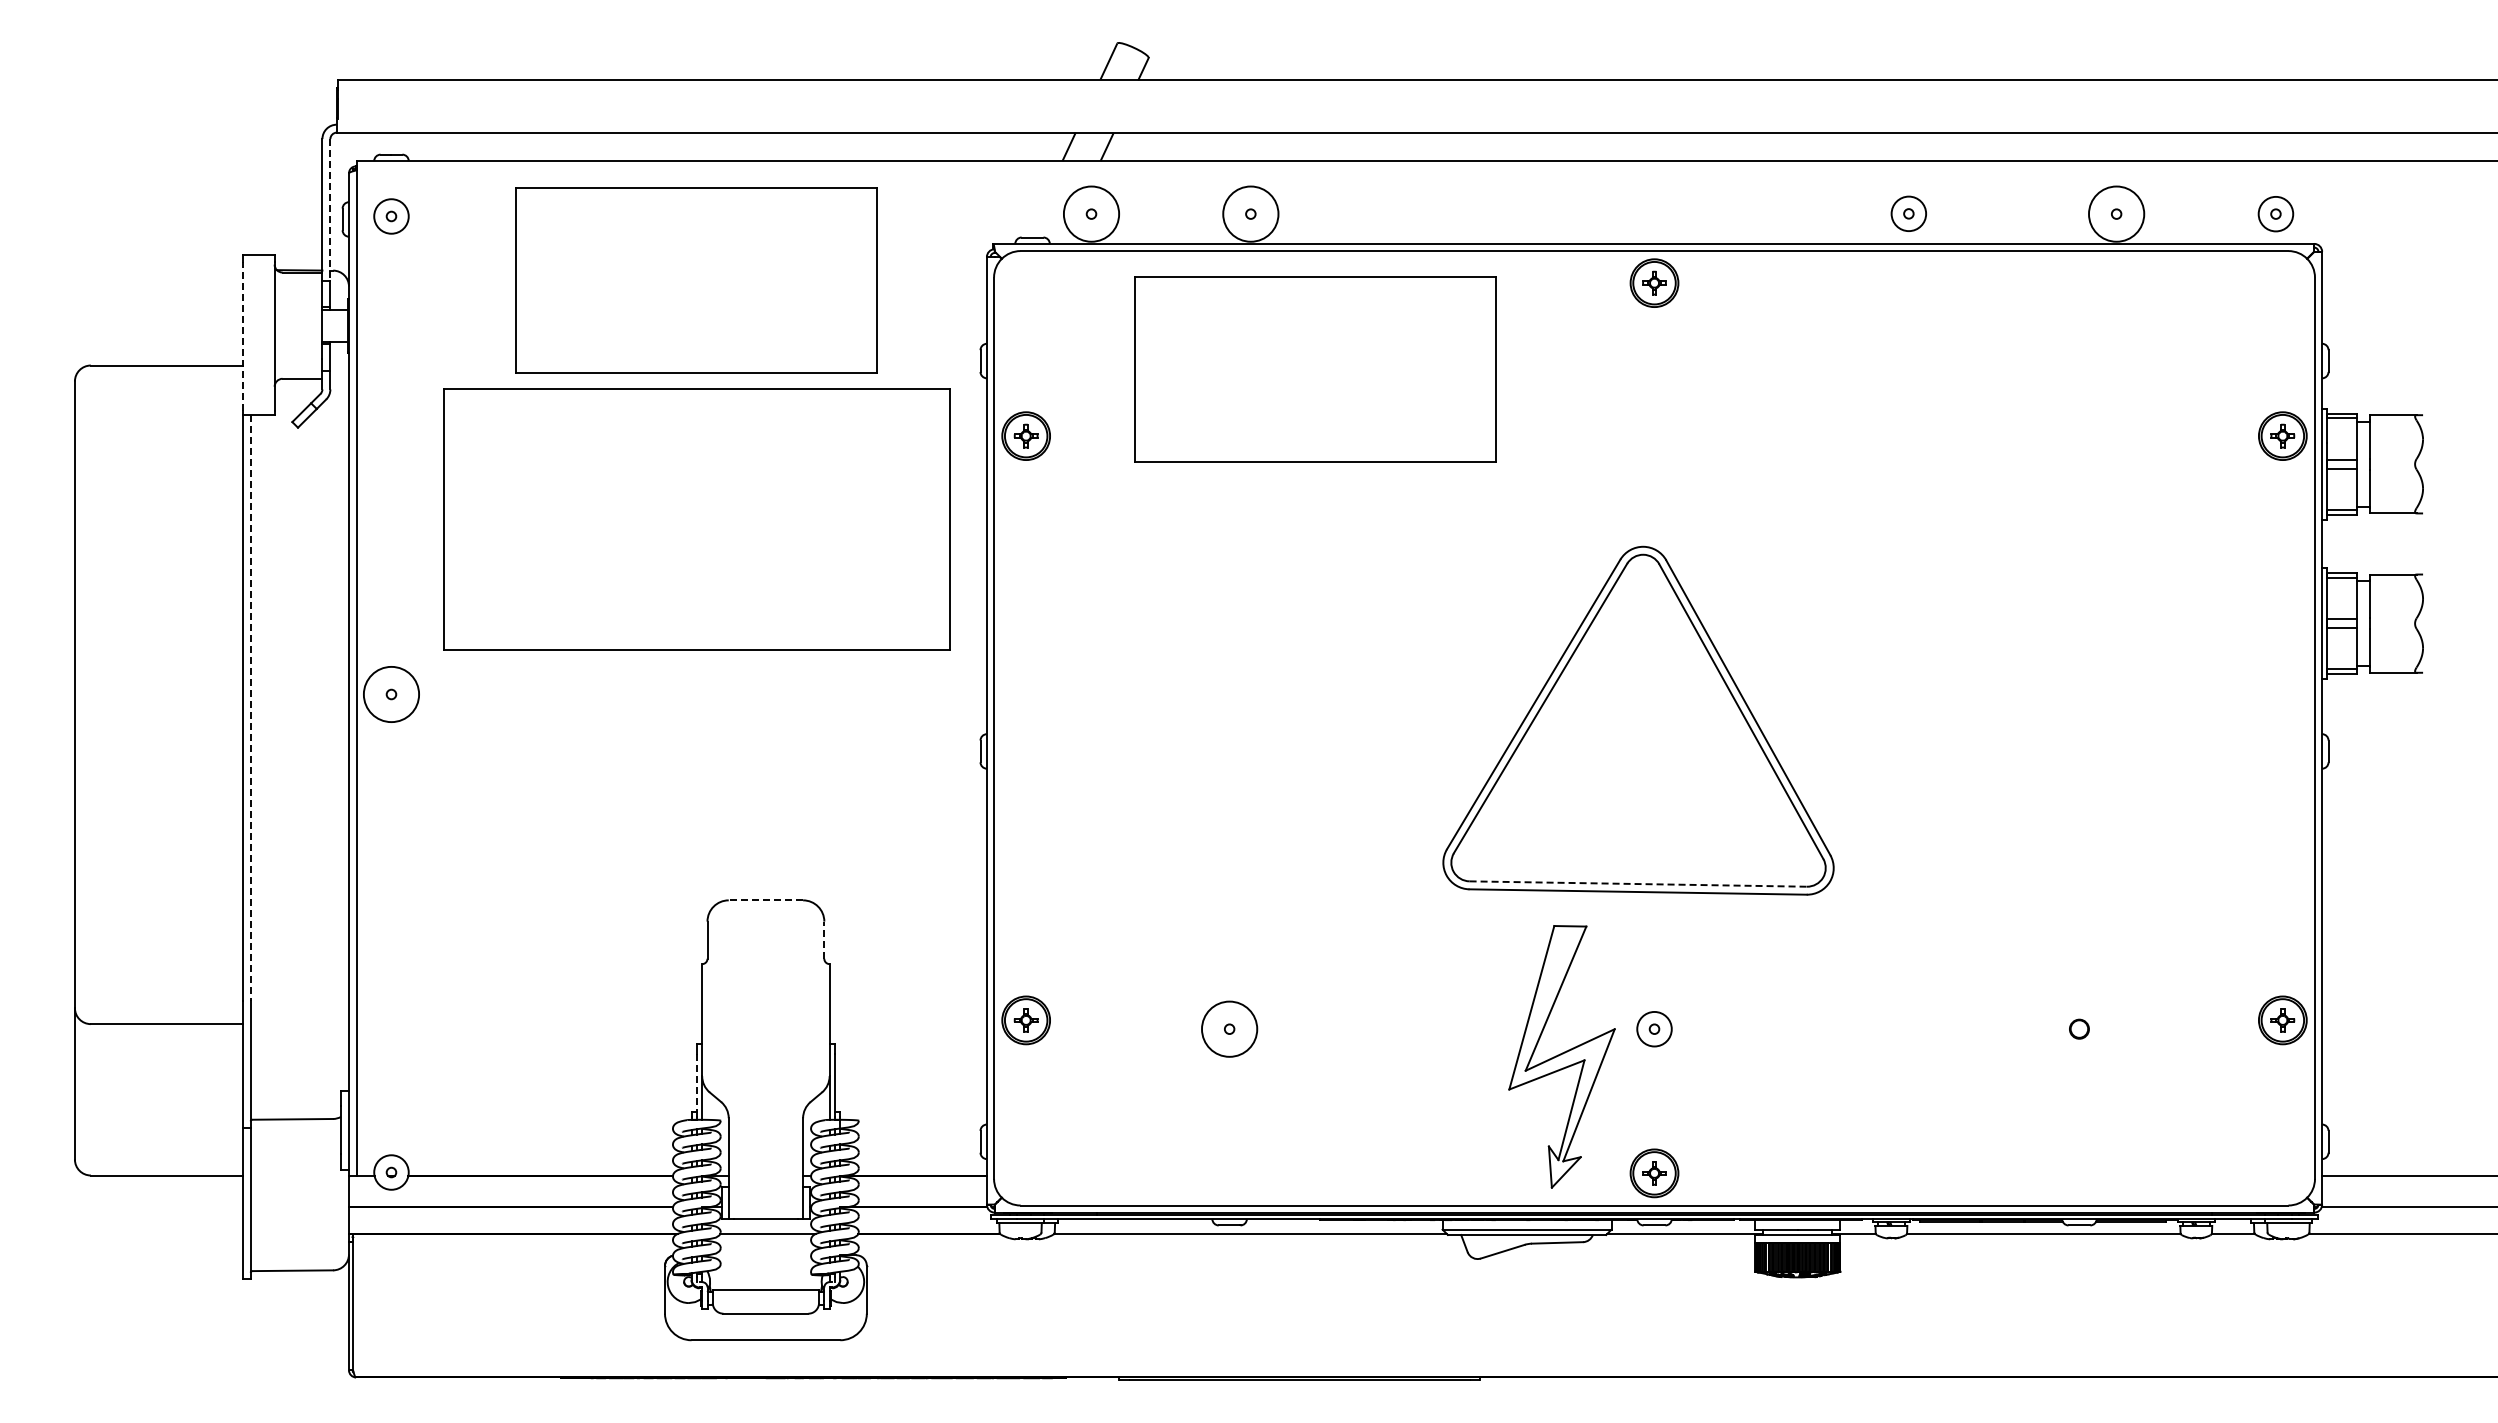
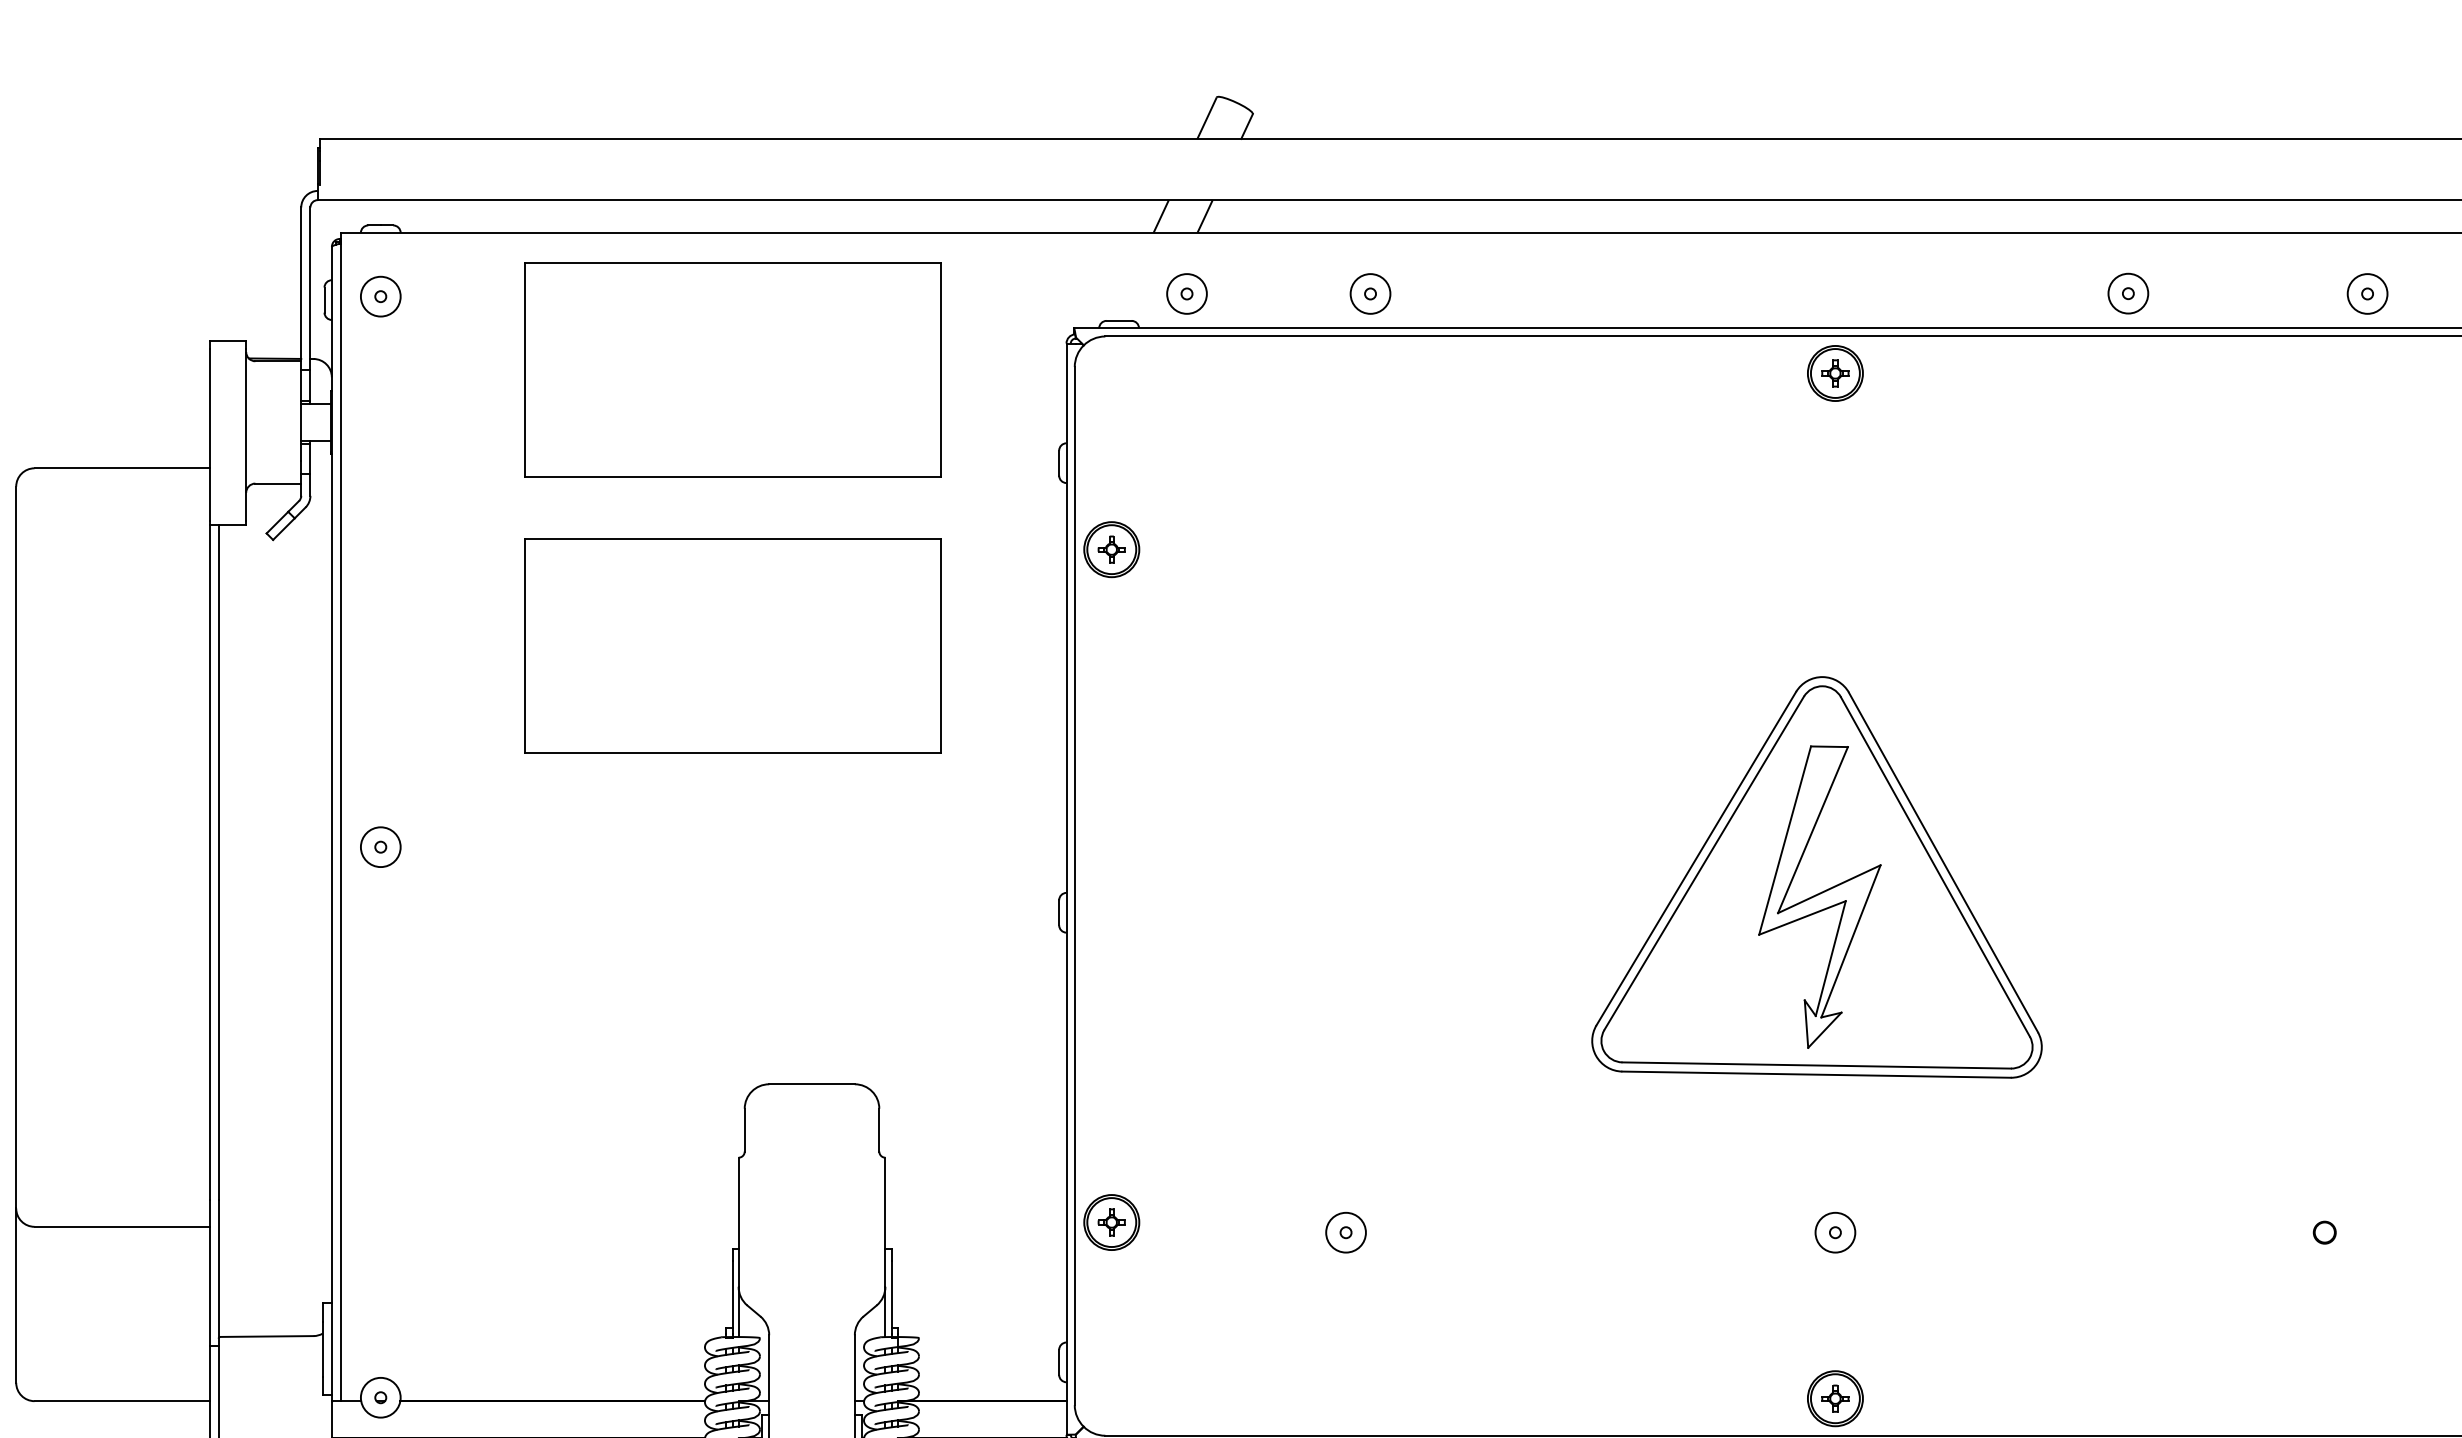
line: (330, 209) -> (310, 288), dashed -> solid
circle: (1091, 213) -> (1186, 293), size x0.62
circle: (1250, 213) -> (1370, 293), size x0.62
circle: (2116, 213) -> (2367, 293), size x0.62
line: (242, 336) -> (209, 434), dashed -> solid
part: (1315, 369) -> (1444, 472), removed
part: (696, 519) -> (732, 645), size x0.71
circle: (391, 694) -> (380, 847), size x0.62
line: (250, 708) -> (218, 863), dashed -> solid
line: (1638, 884) -> (1816, 1066), dashed -> solid
line: (765, 900) -> (811, 1084), dashed -> solid
line: (824, 940) -> (879, 1130), dashed -> solid
circle: (1229, 1028) -> (1345, 1231), size x0.62
part: (1561, 1056) -> (1819, 896), moved
line: (696, 1083) -> (732, 1295), dashed -> solid

